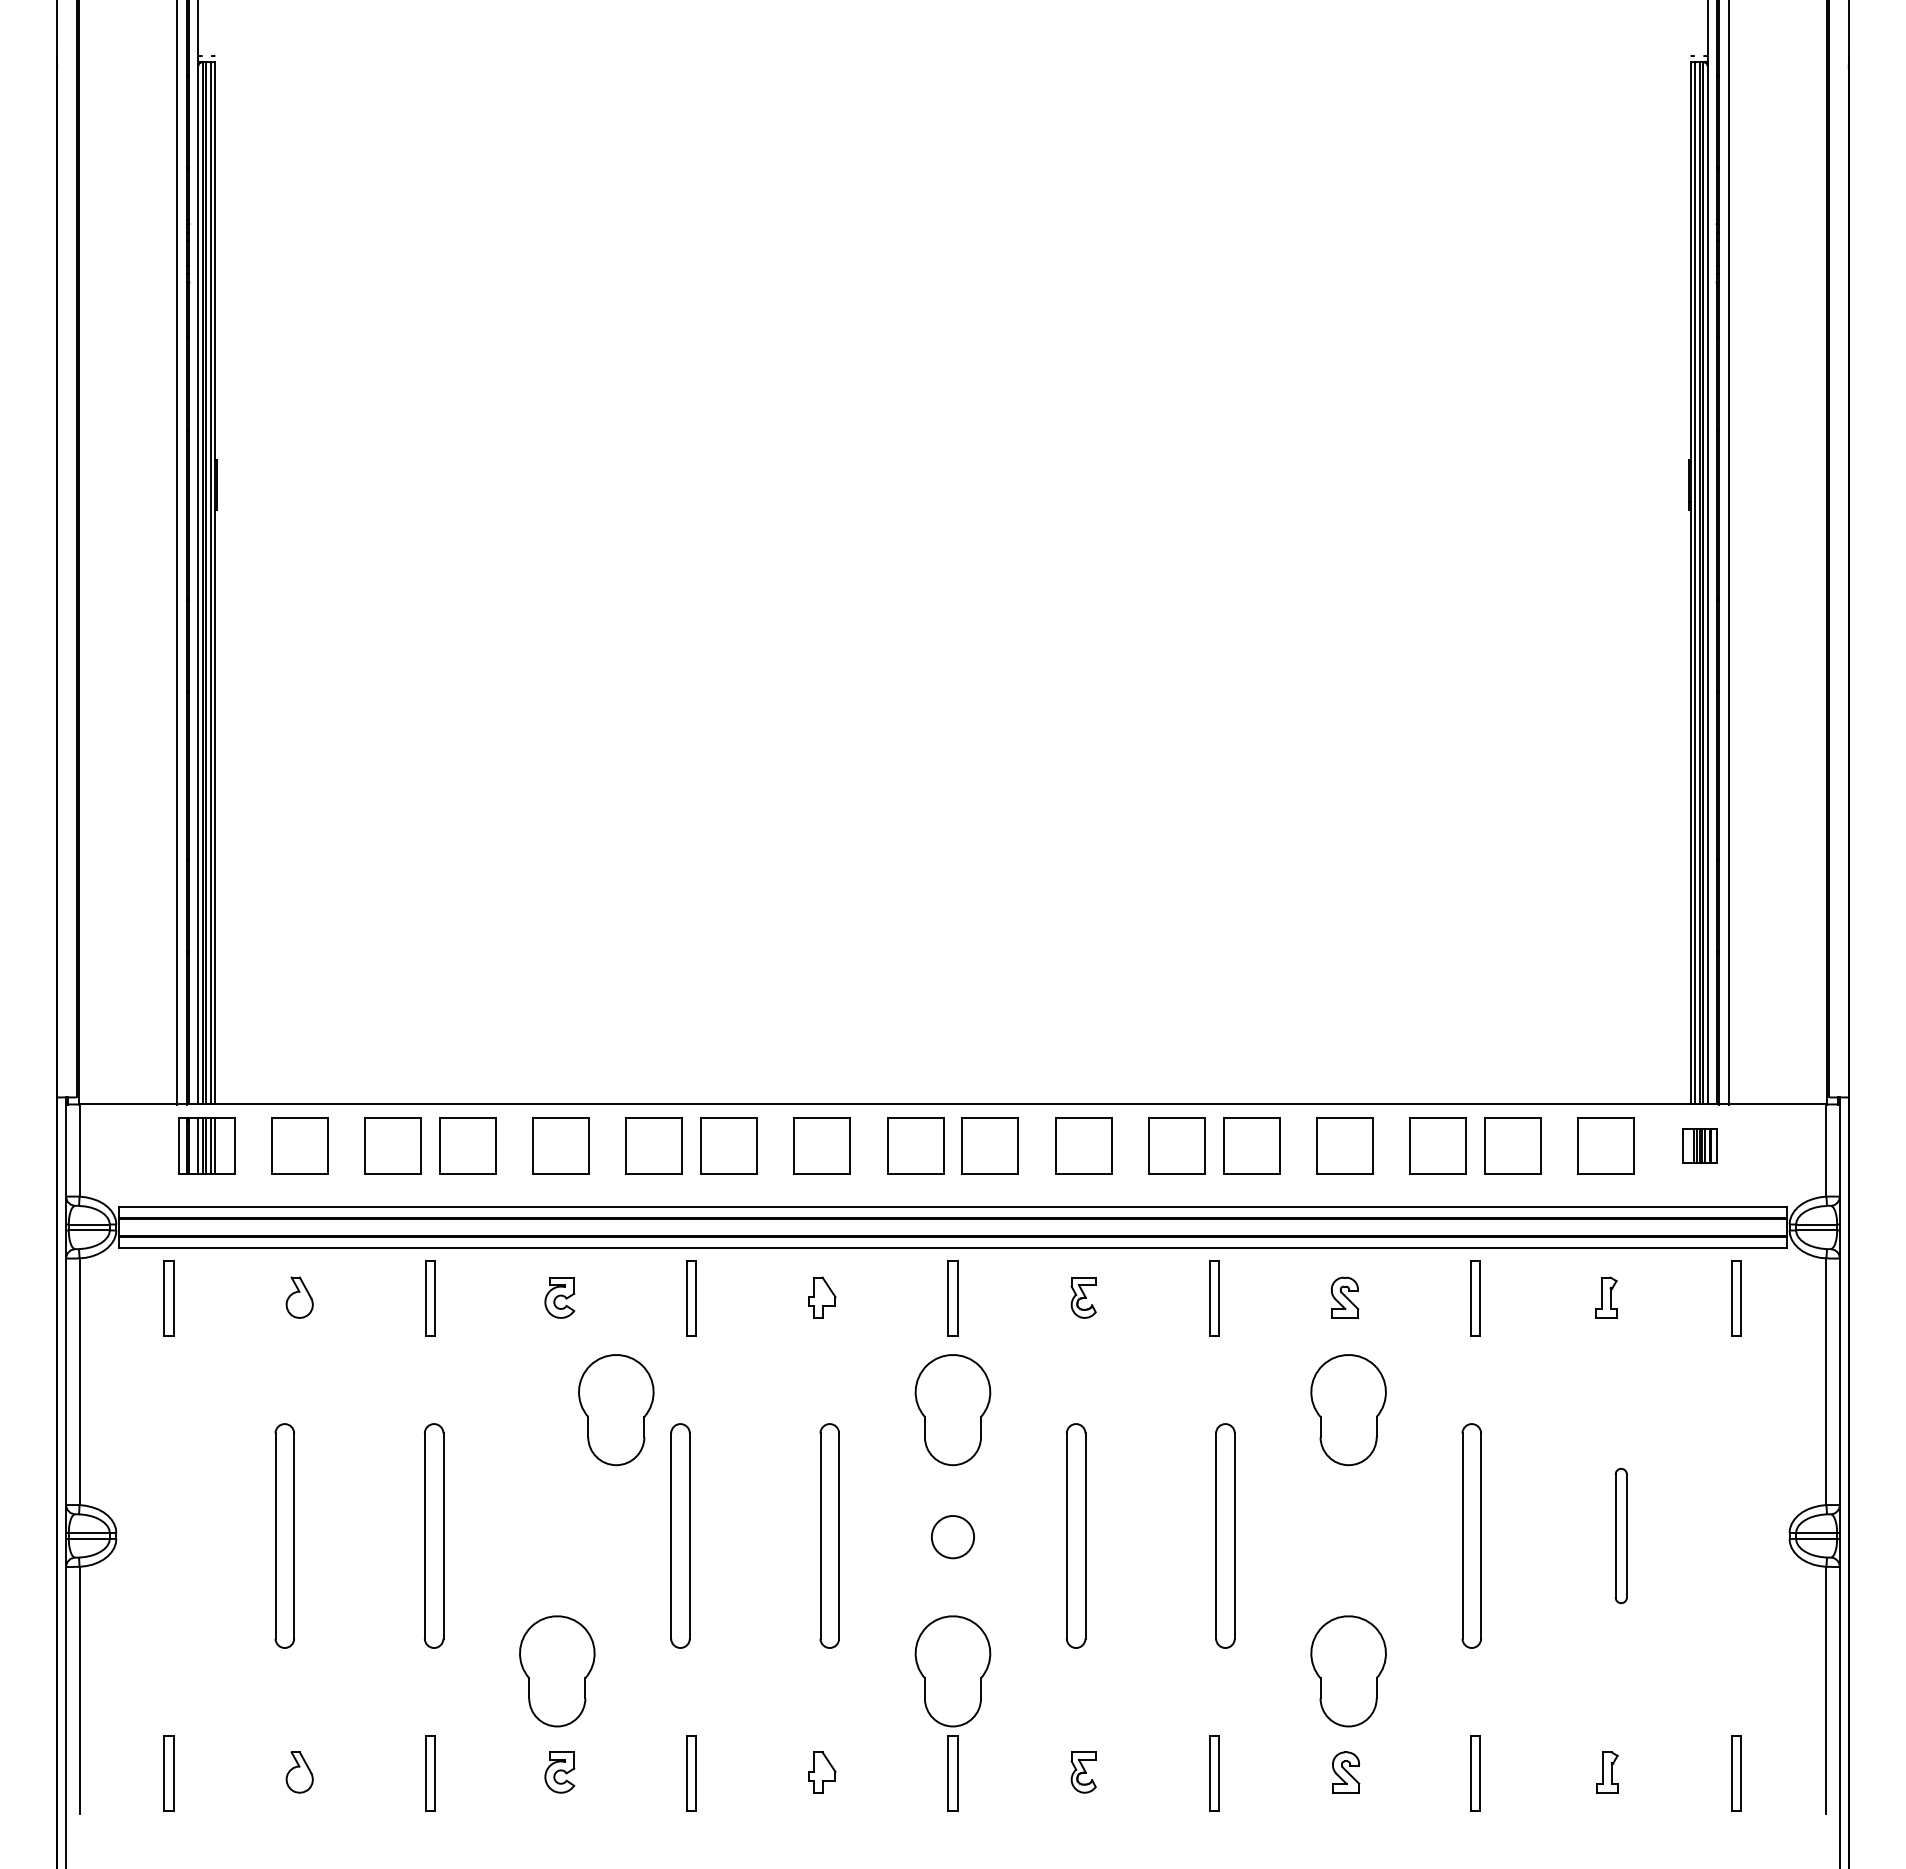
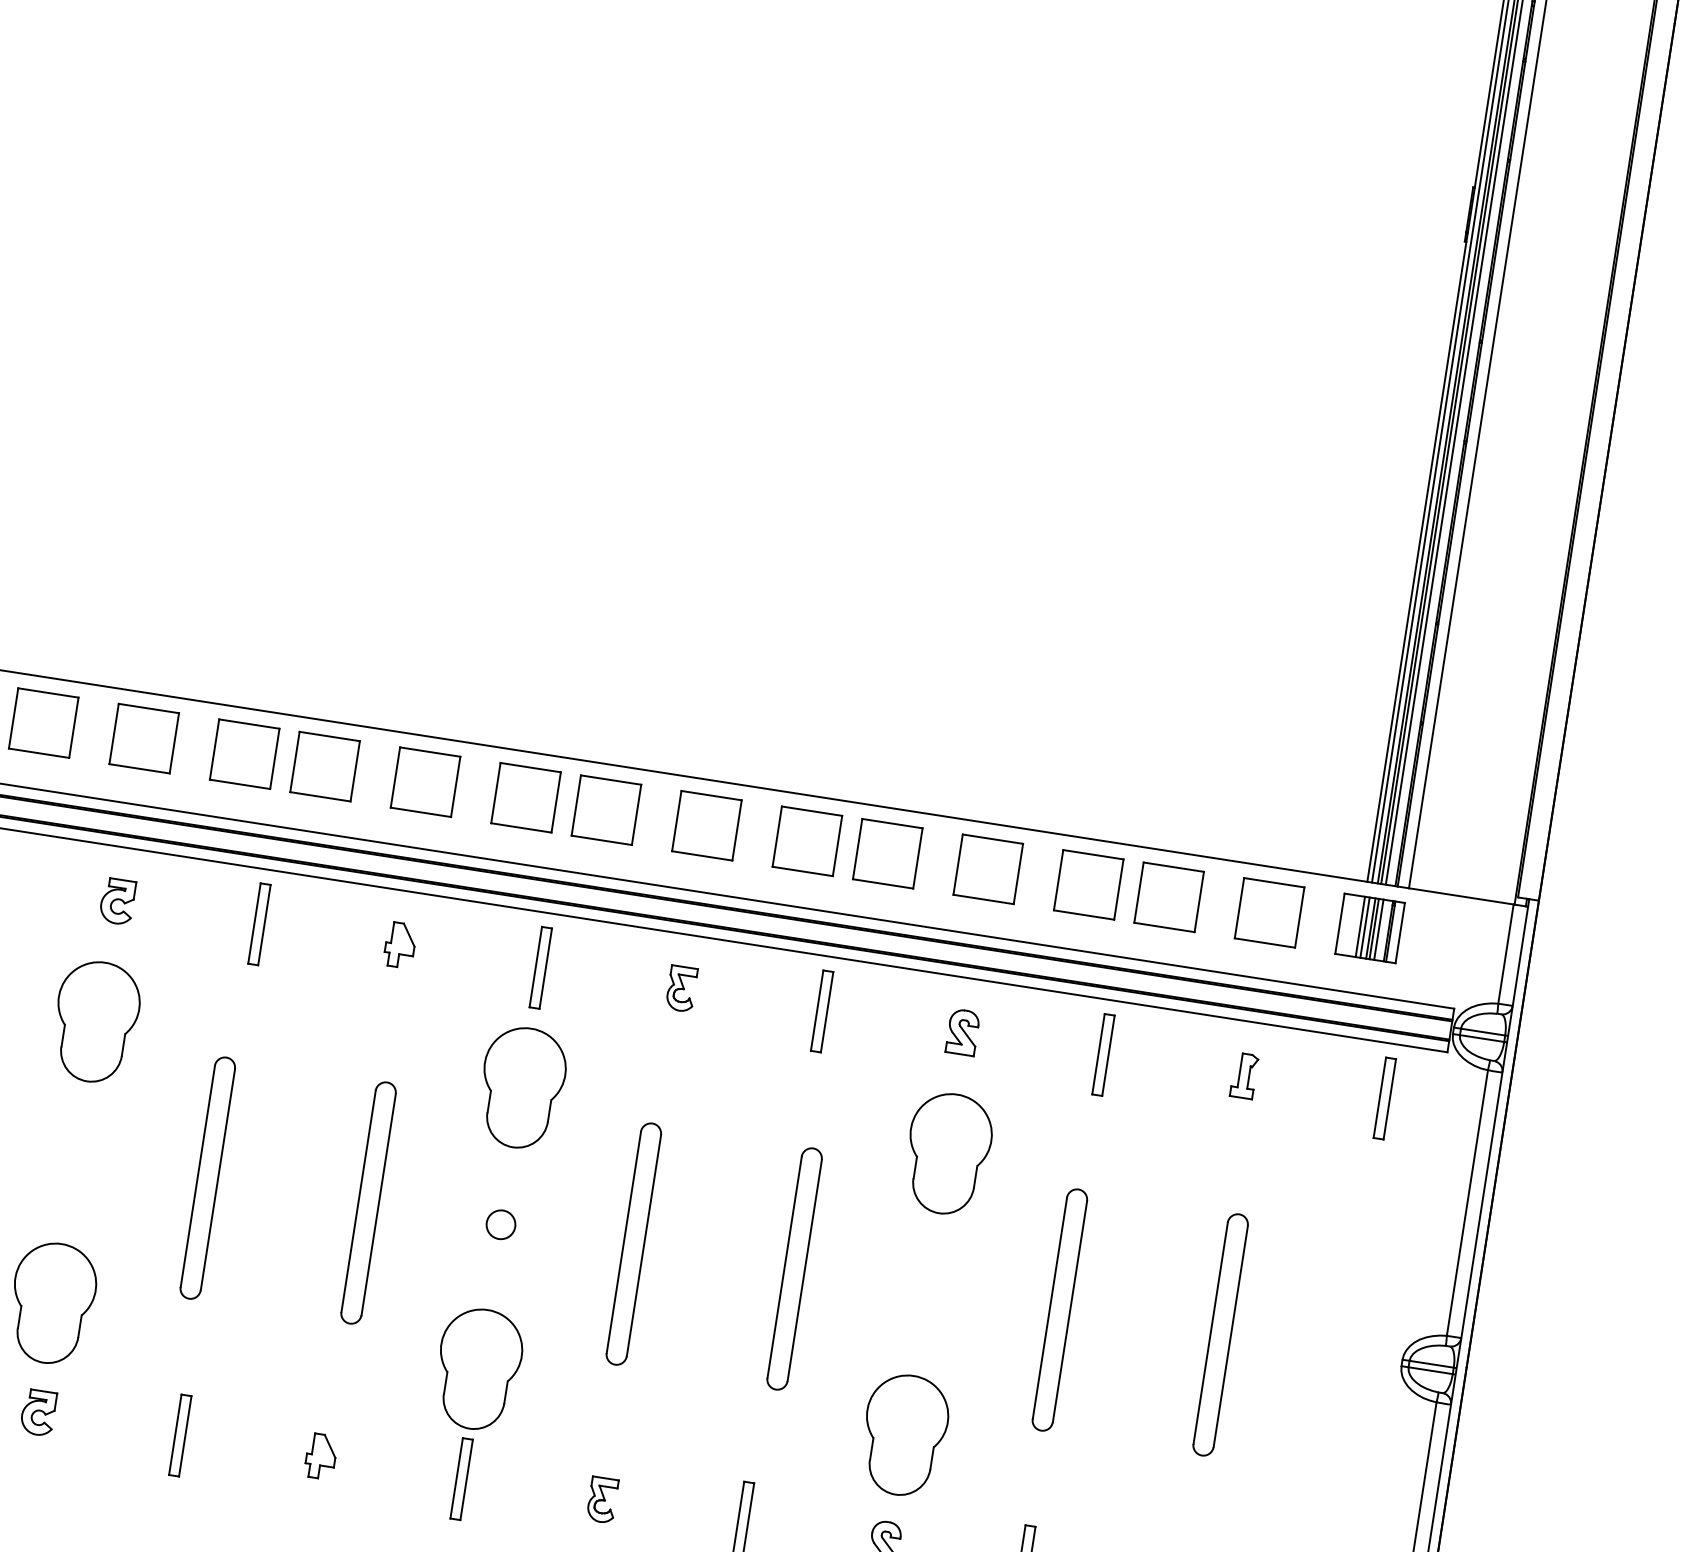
part: (1699, 1145) -> (1370, 927), size x1.67
part: (616, 1410) -> (96, 1022), moved
part: (1621, 1535) -> (1221, 1334), size x1.67
circle: (952, 1536) -> (500, 1224), size x0.62

